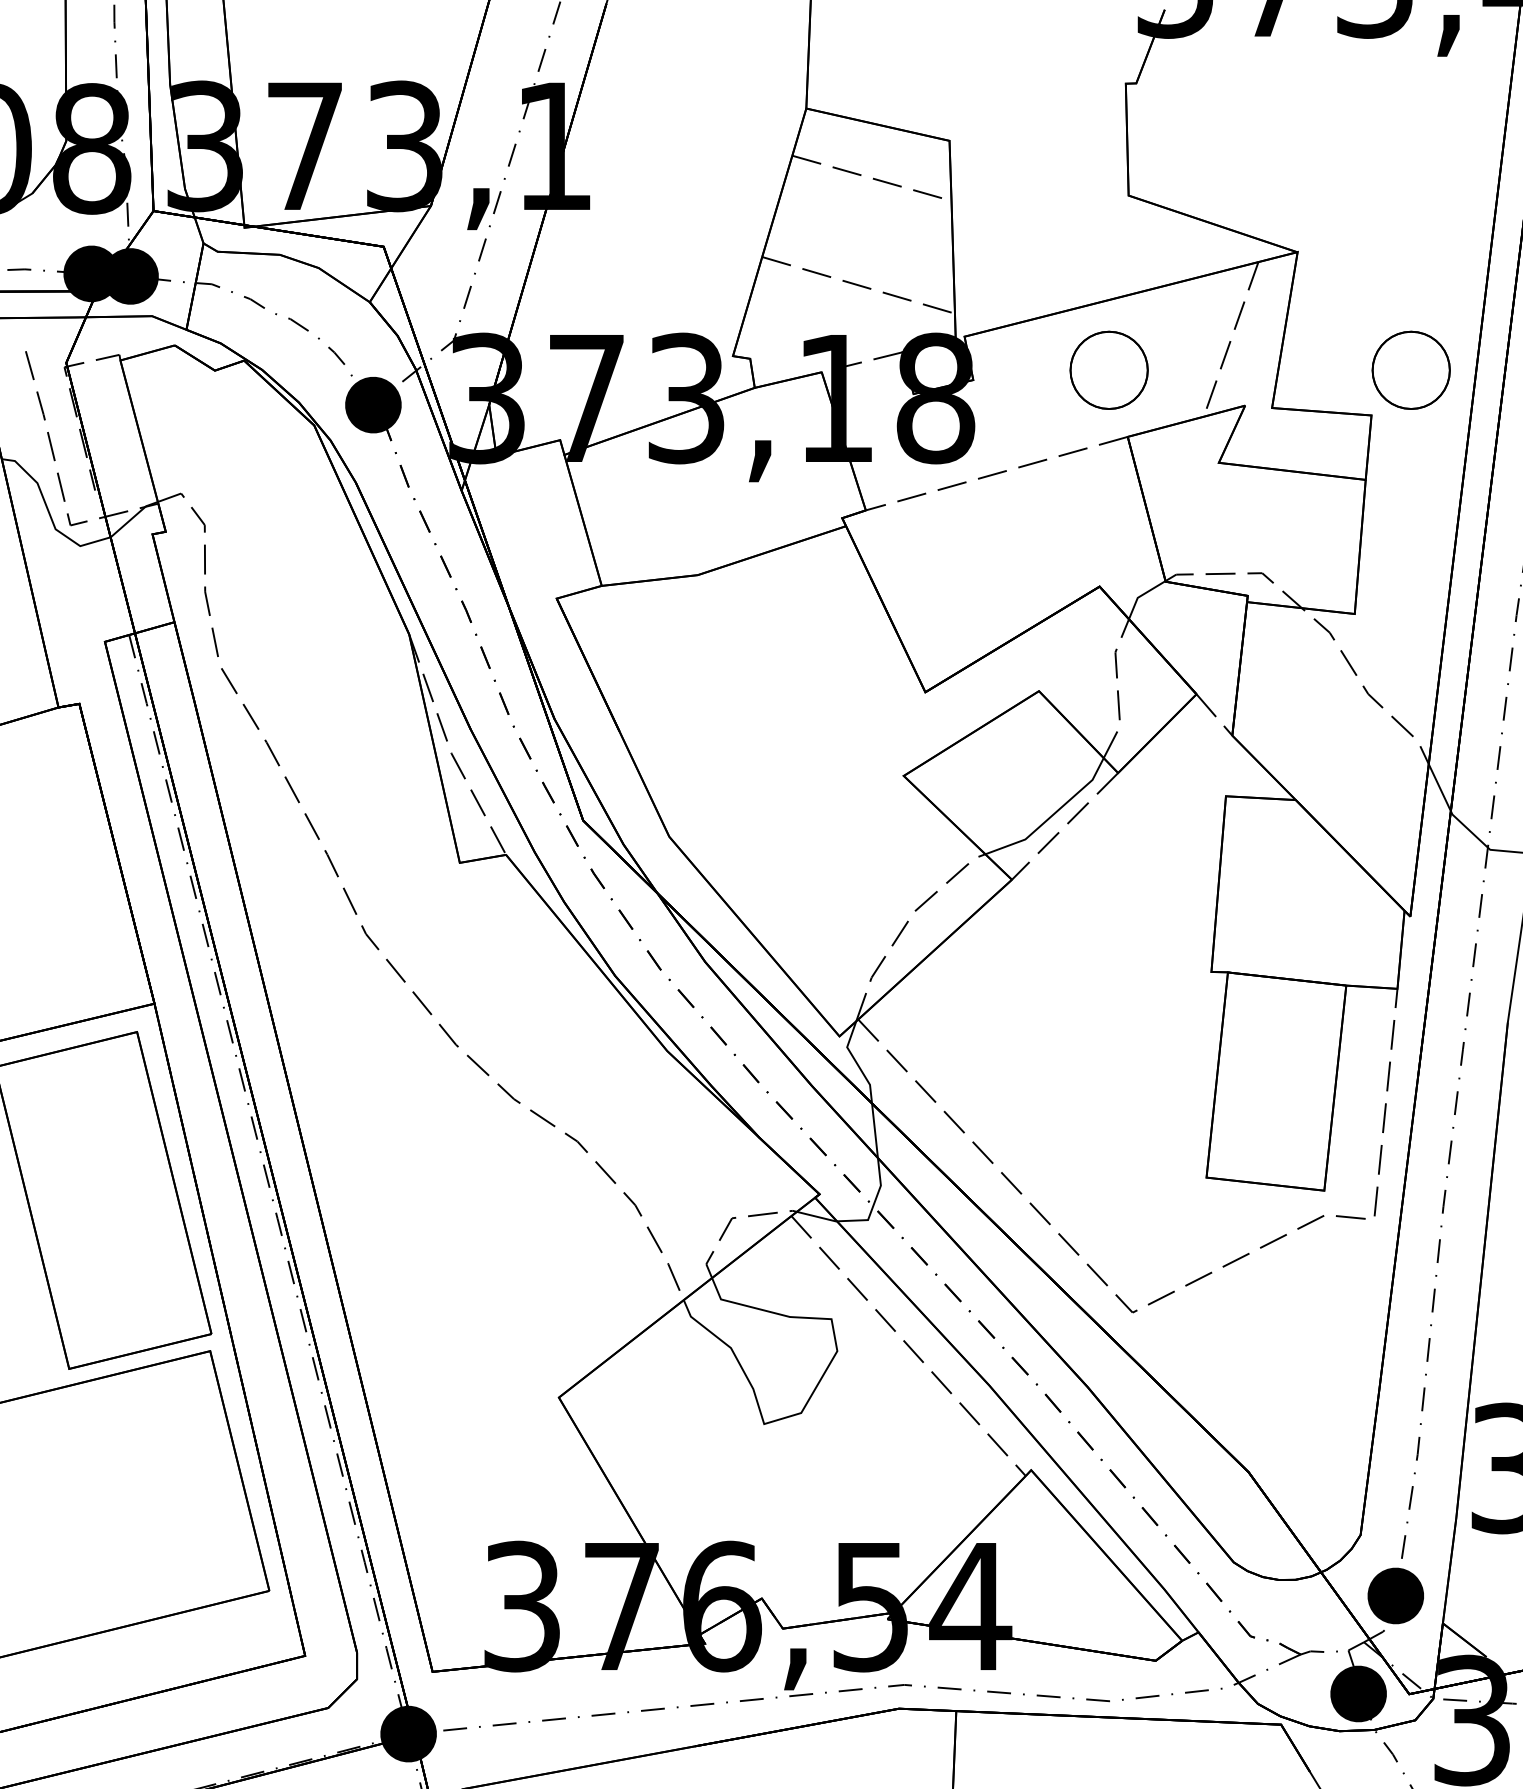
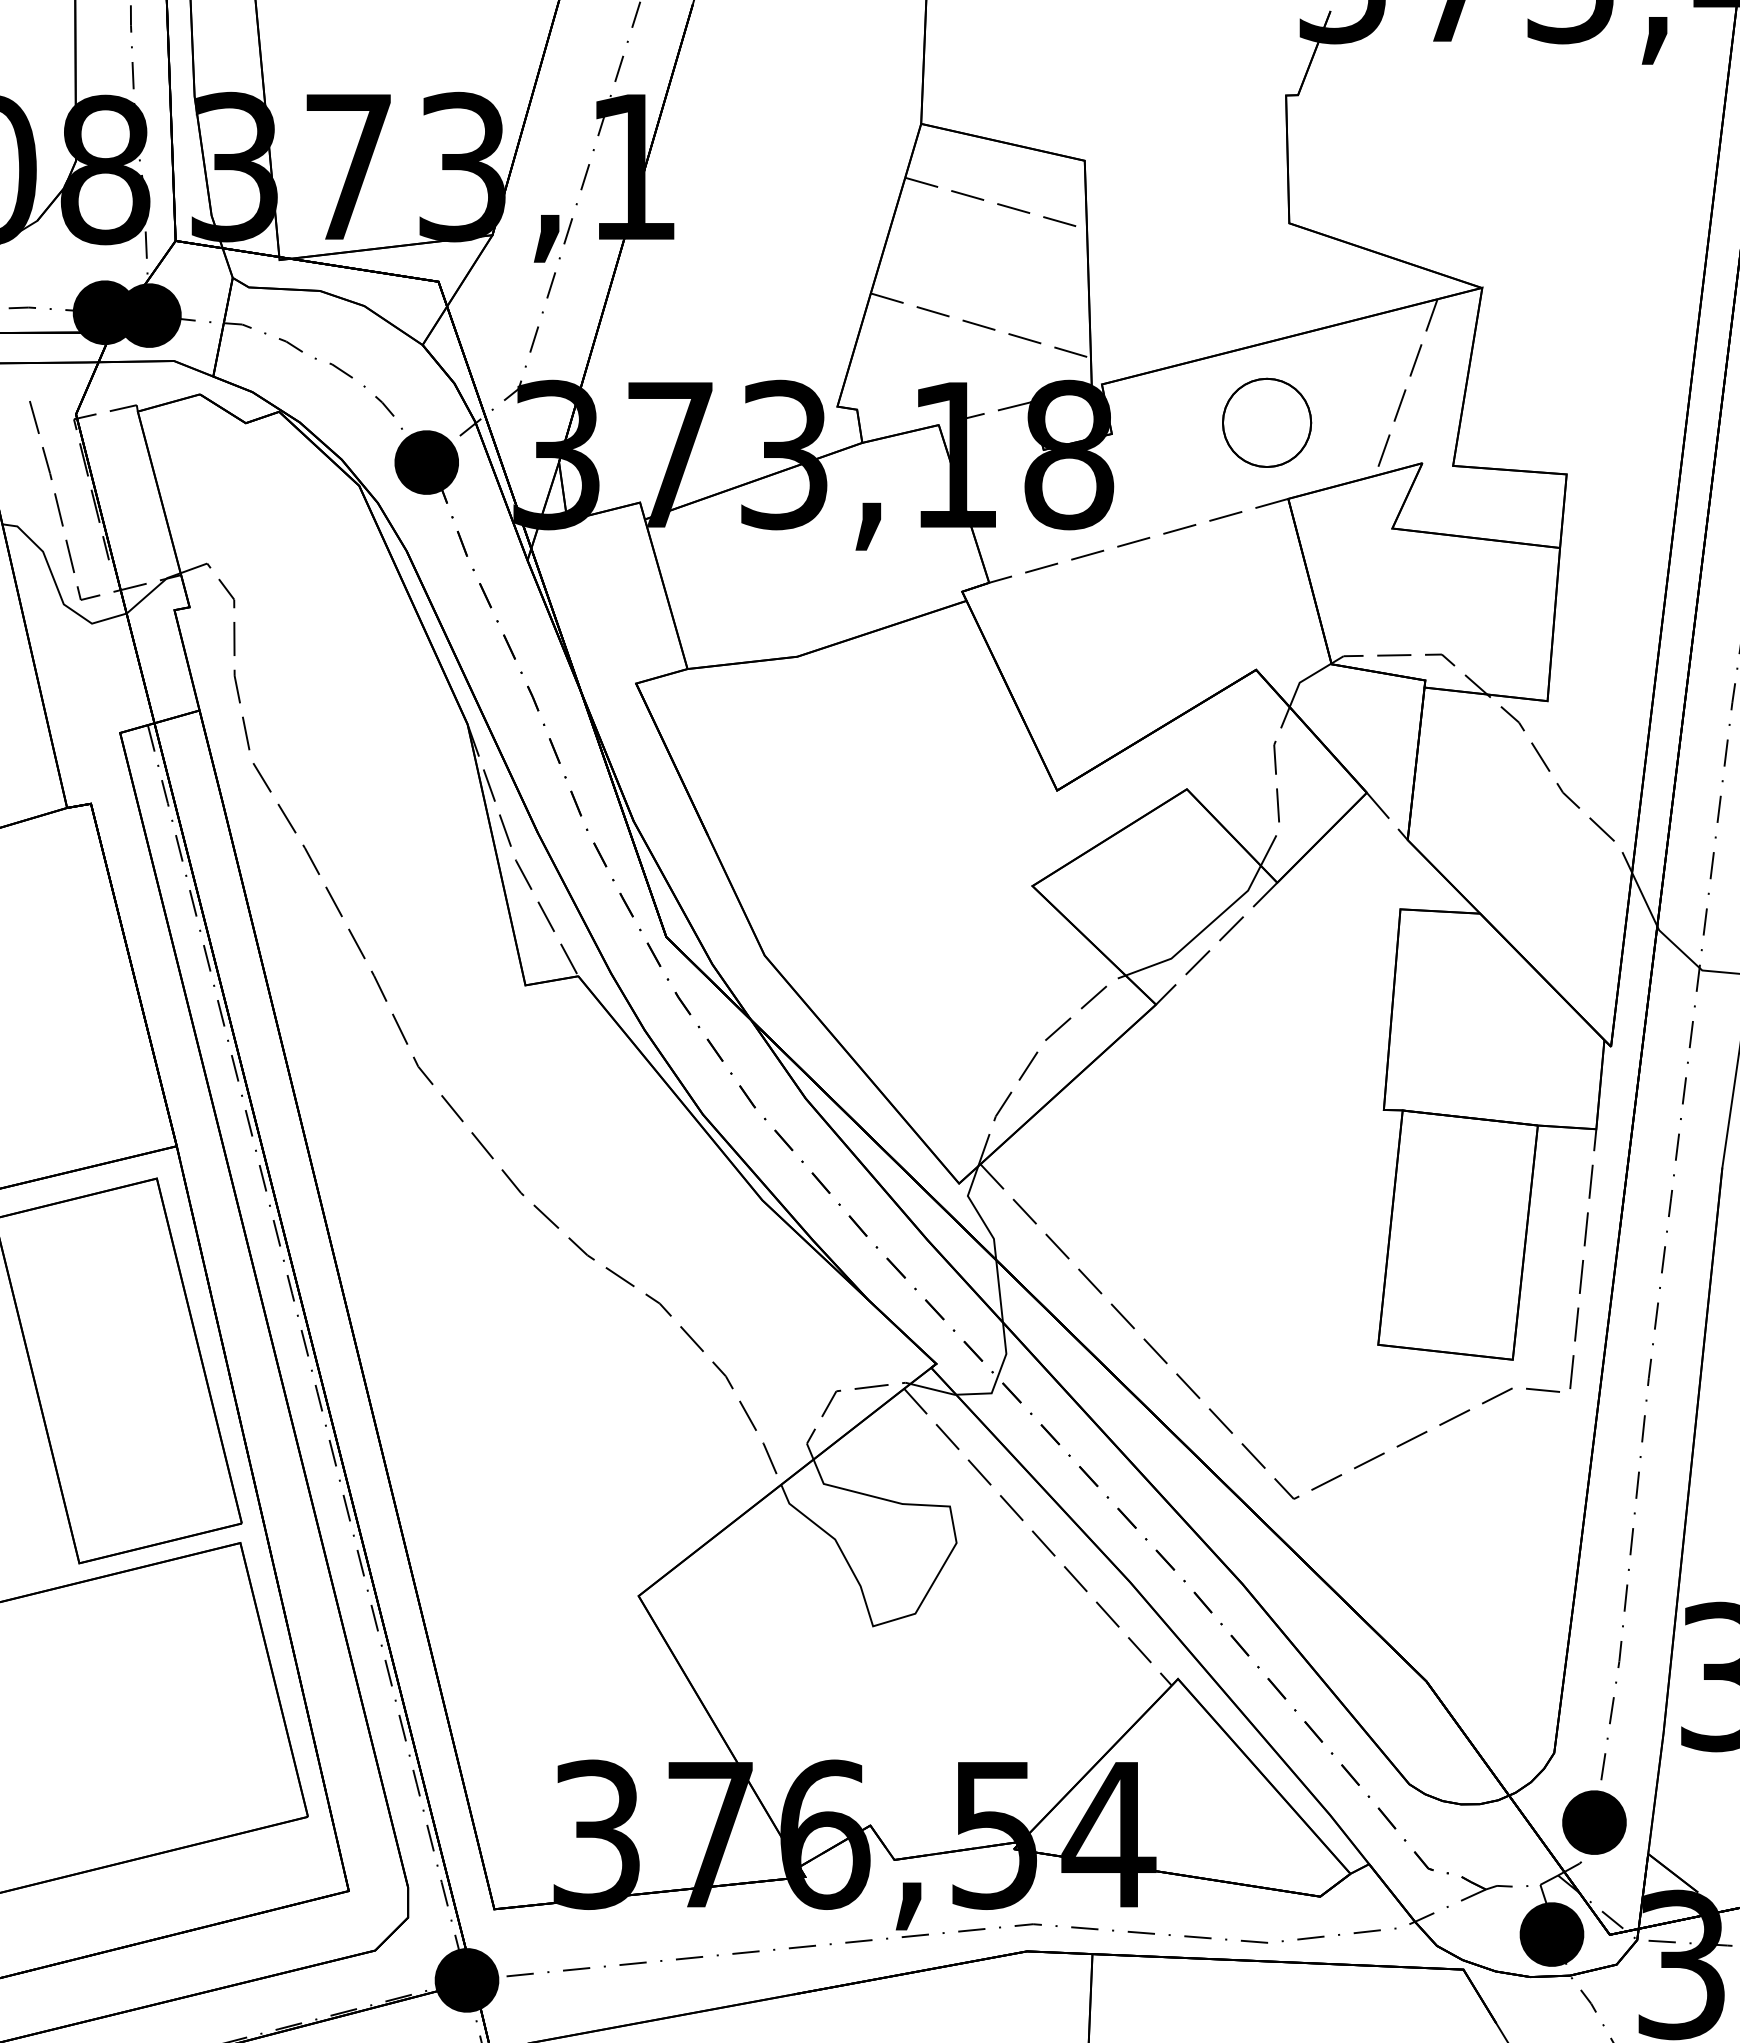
part: (1411, 370) -> (1612, 422), removed

